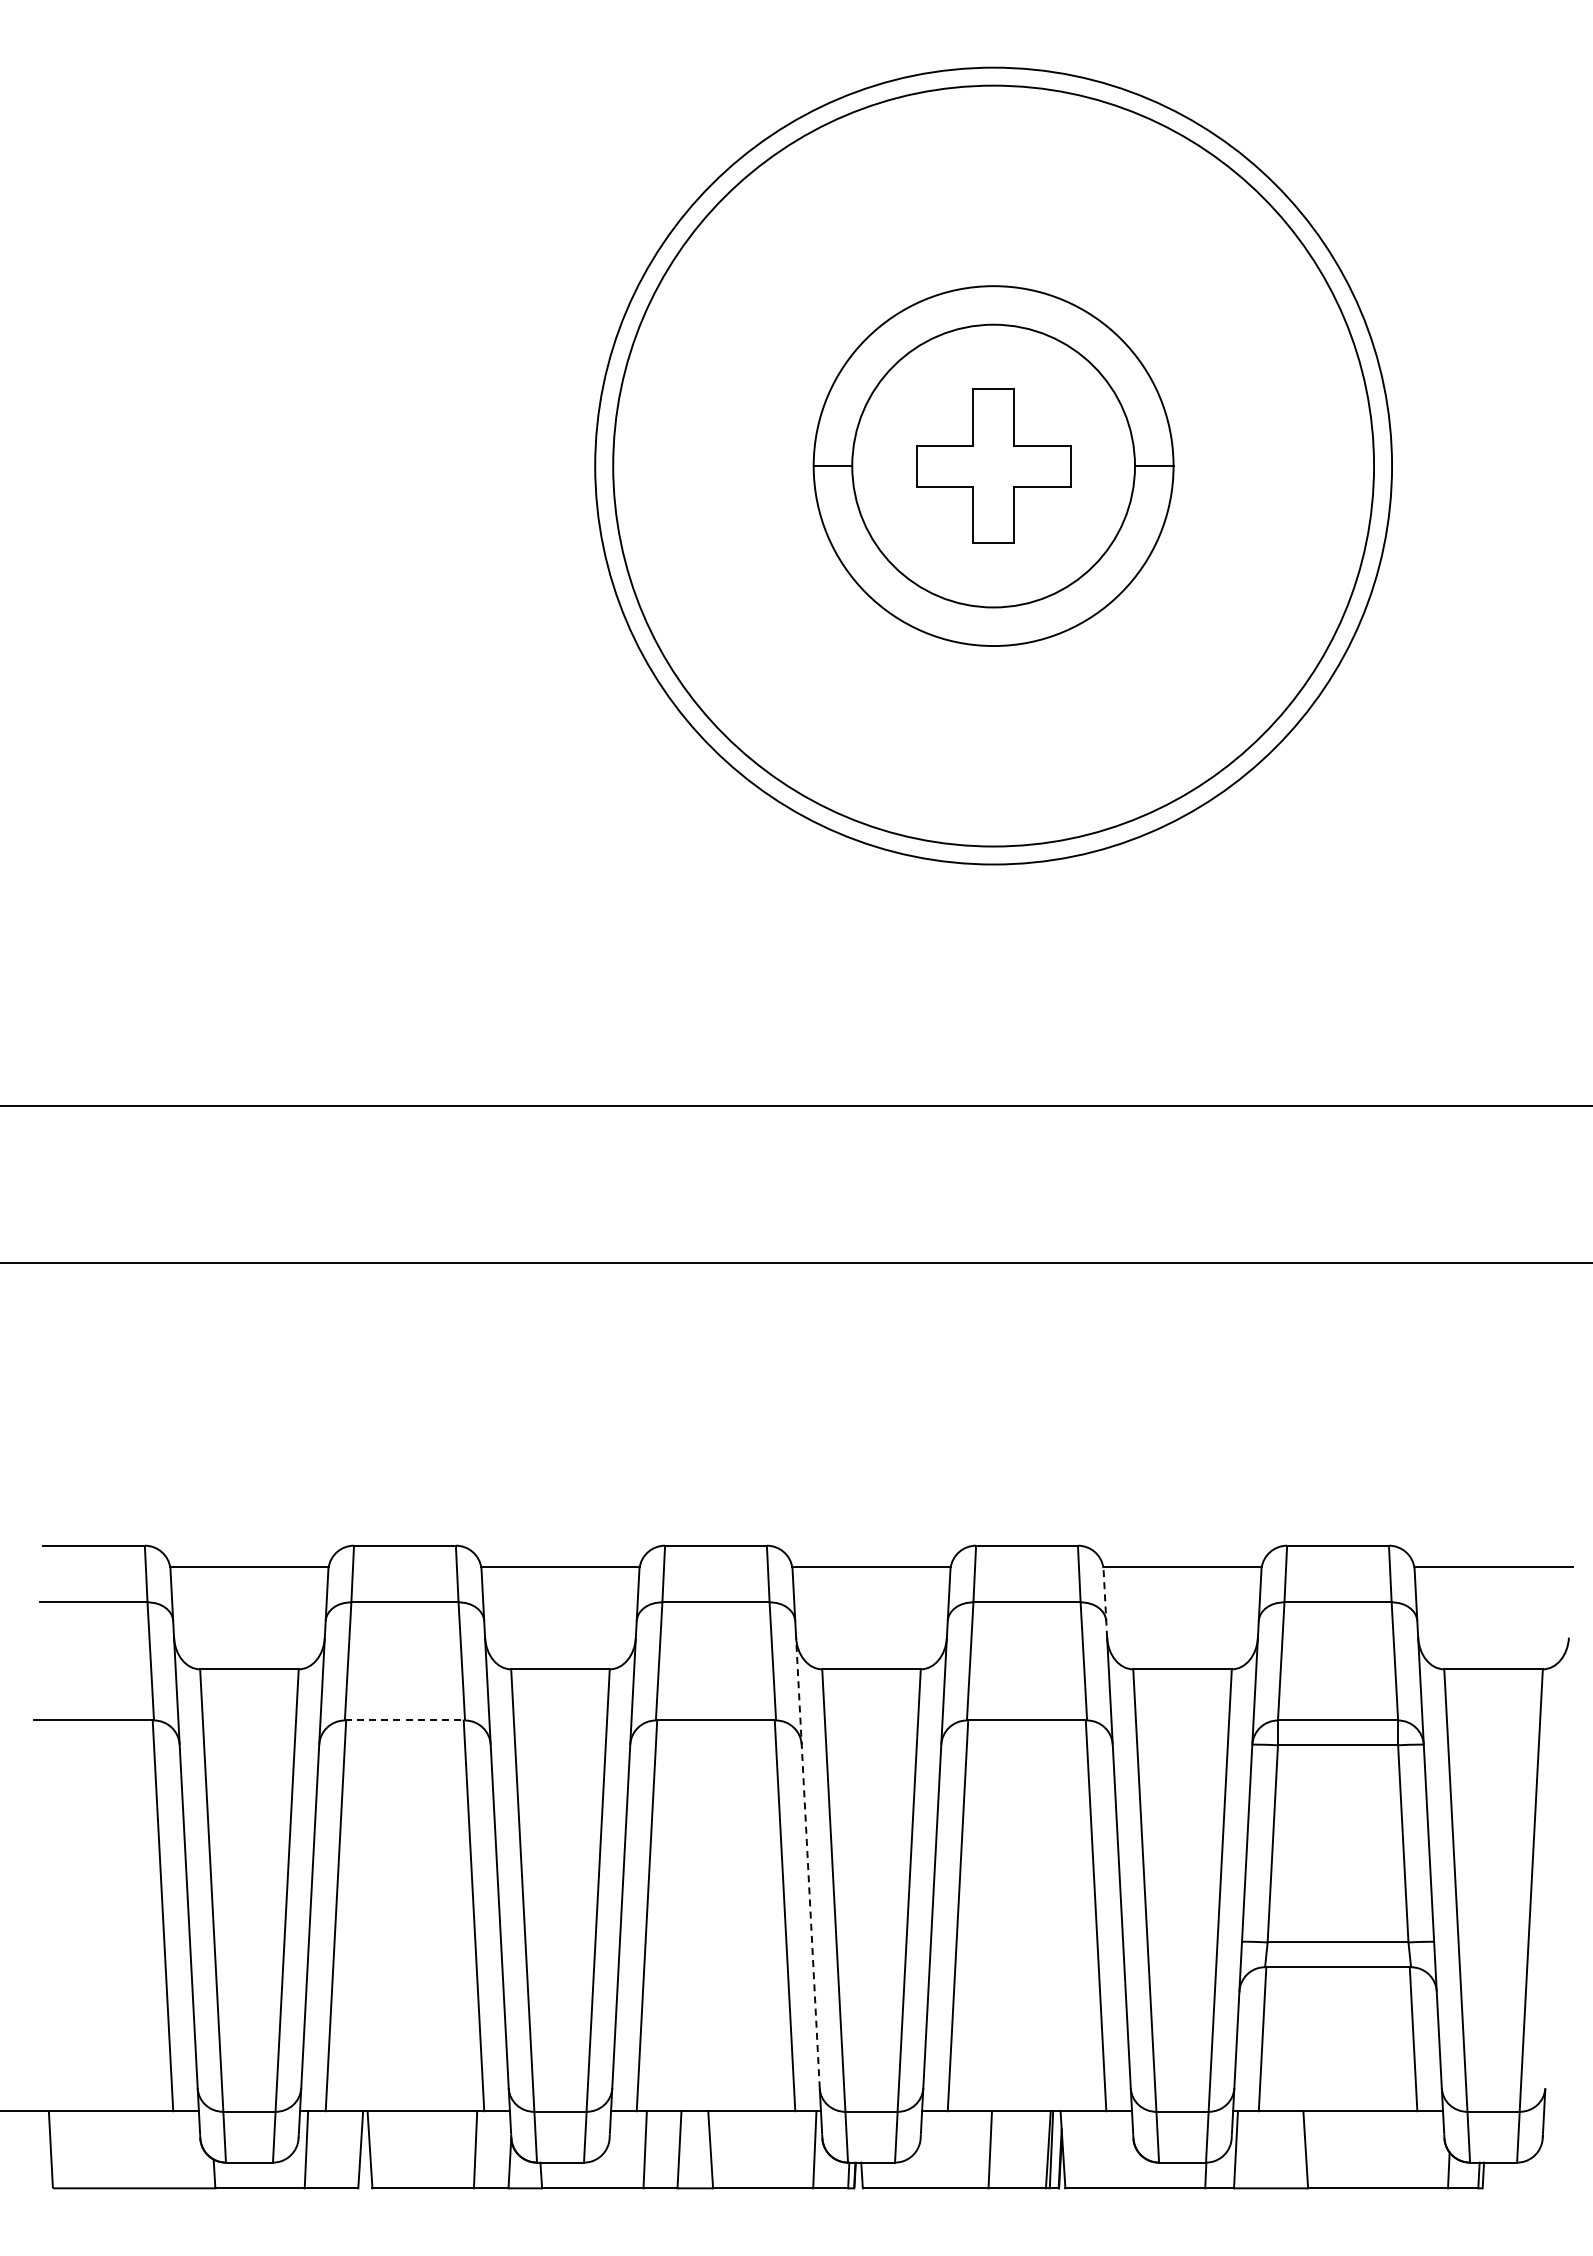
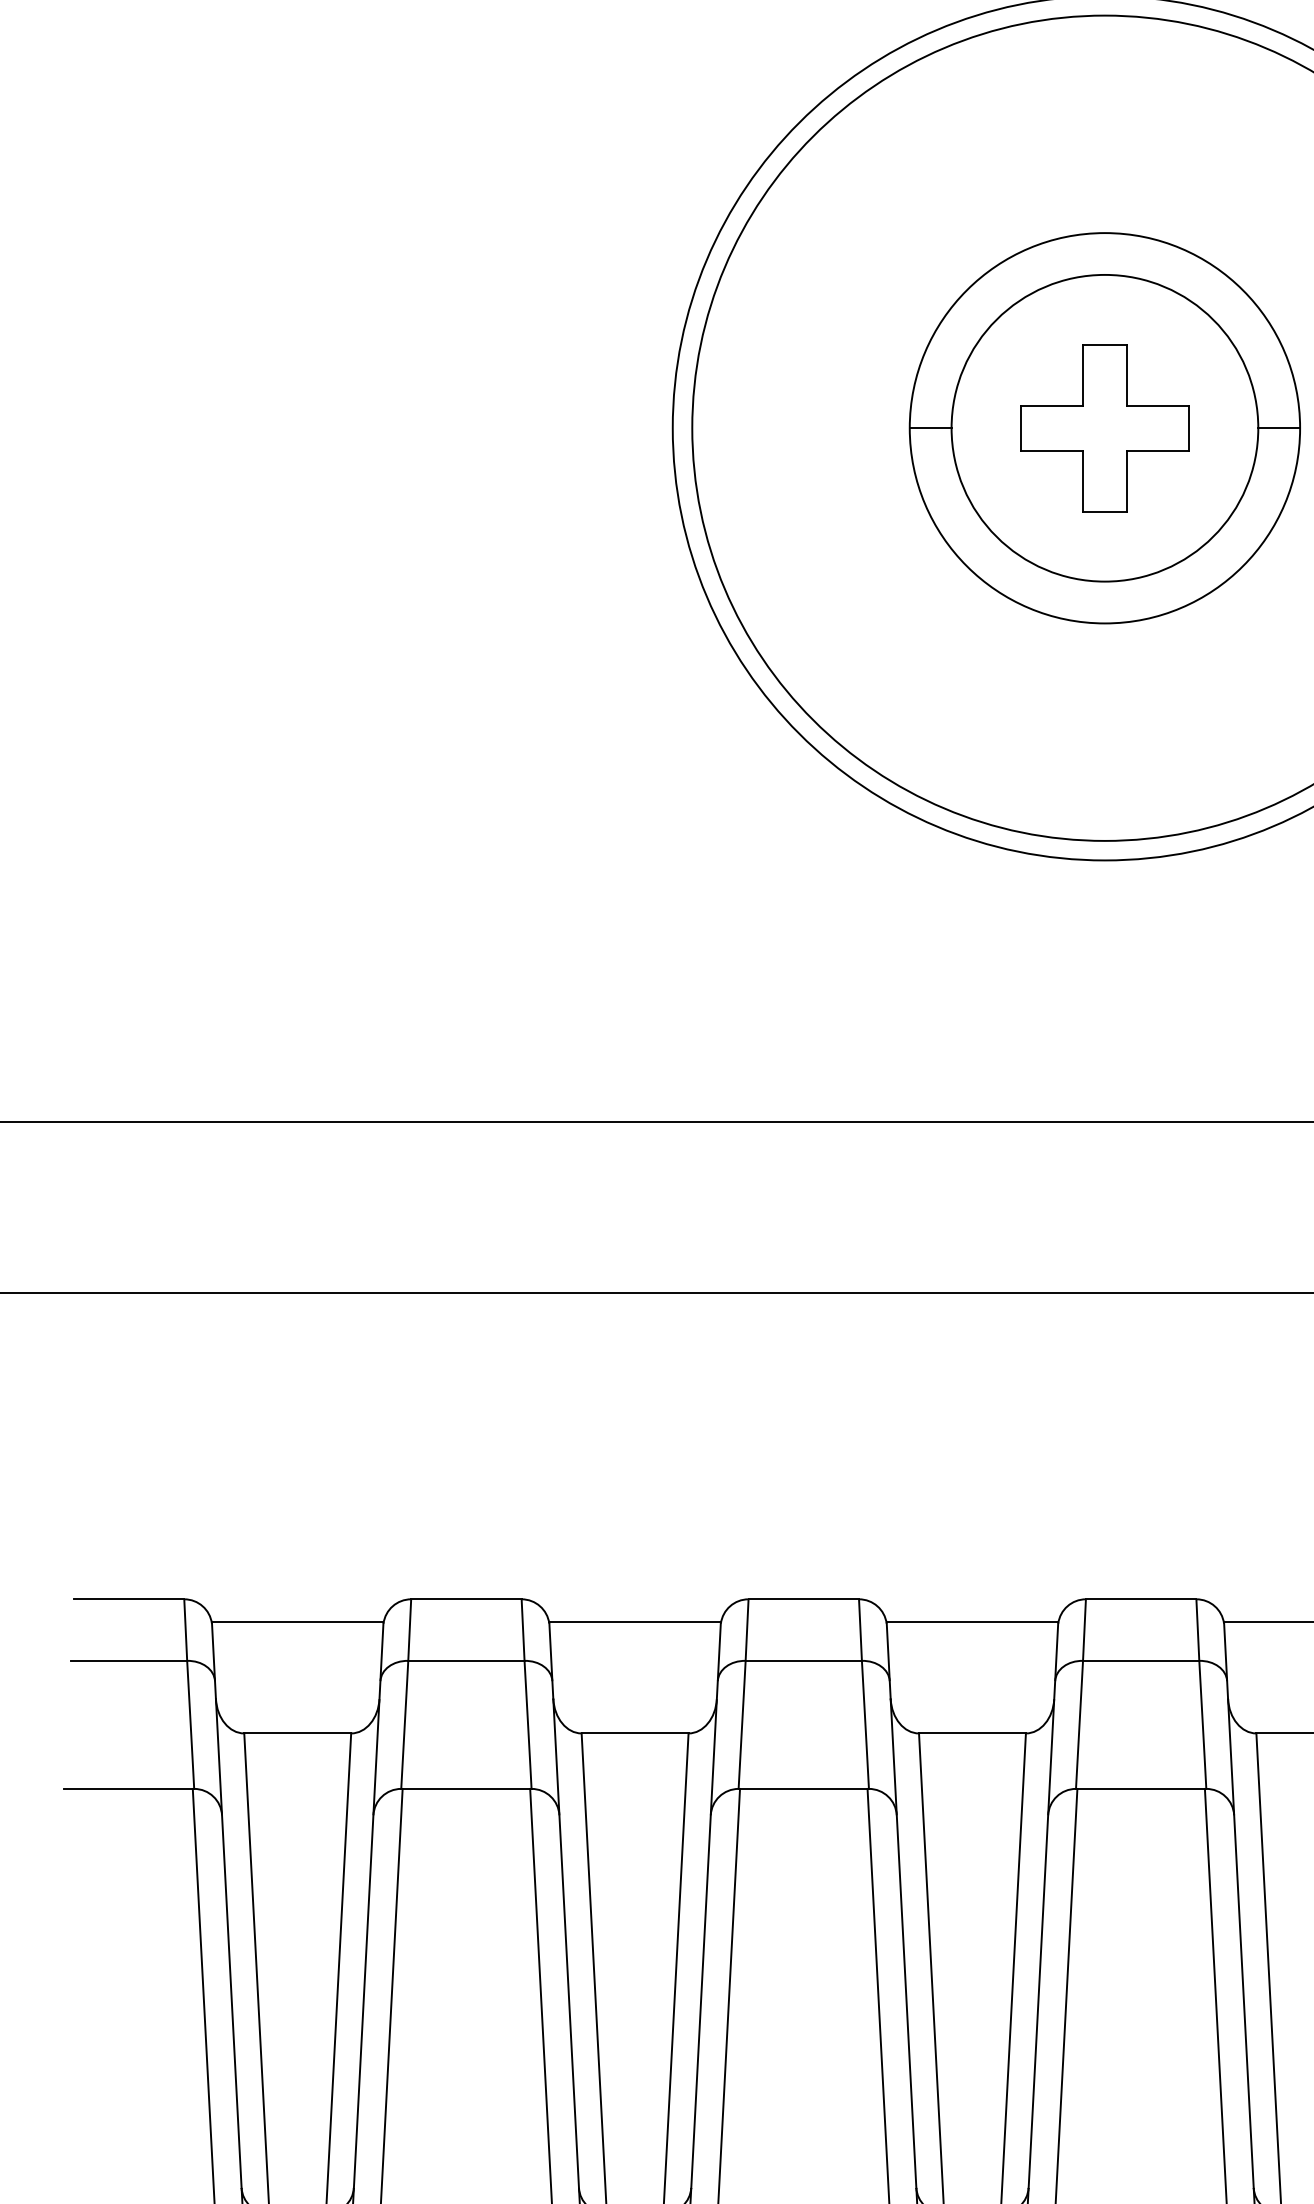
line: (1105, 1602) -> (1226, 1660), dashed -> solid
line: (405, 1720) -> (466, 1788), dashed -> solid
line: (807, 1863) -> (903, 1944), dashed -> solid

